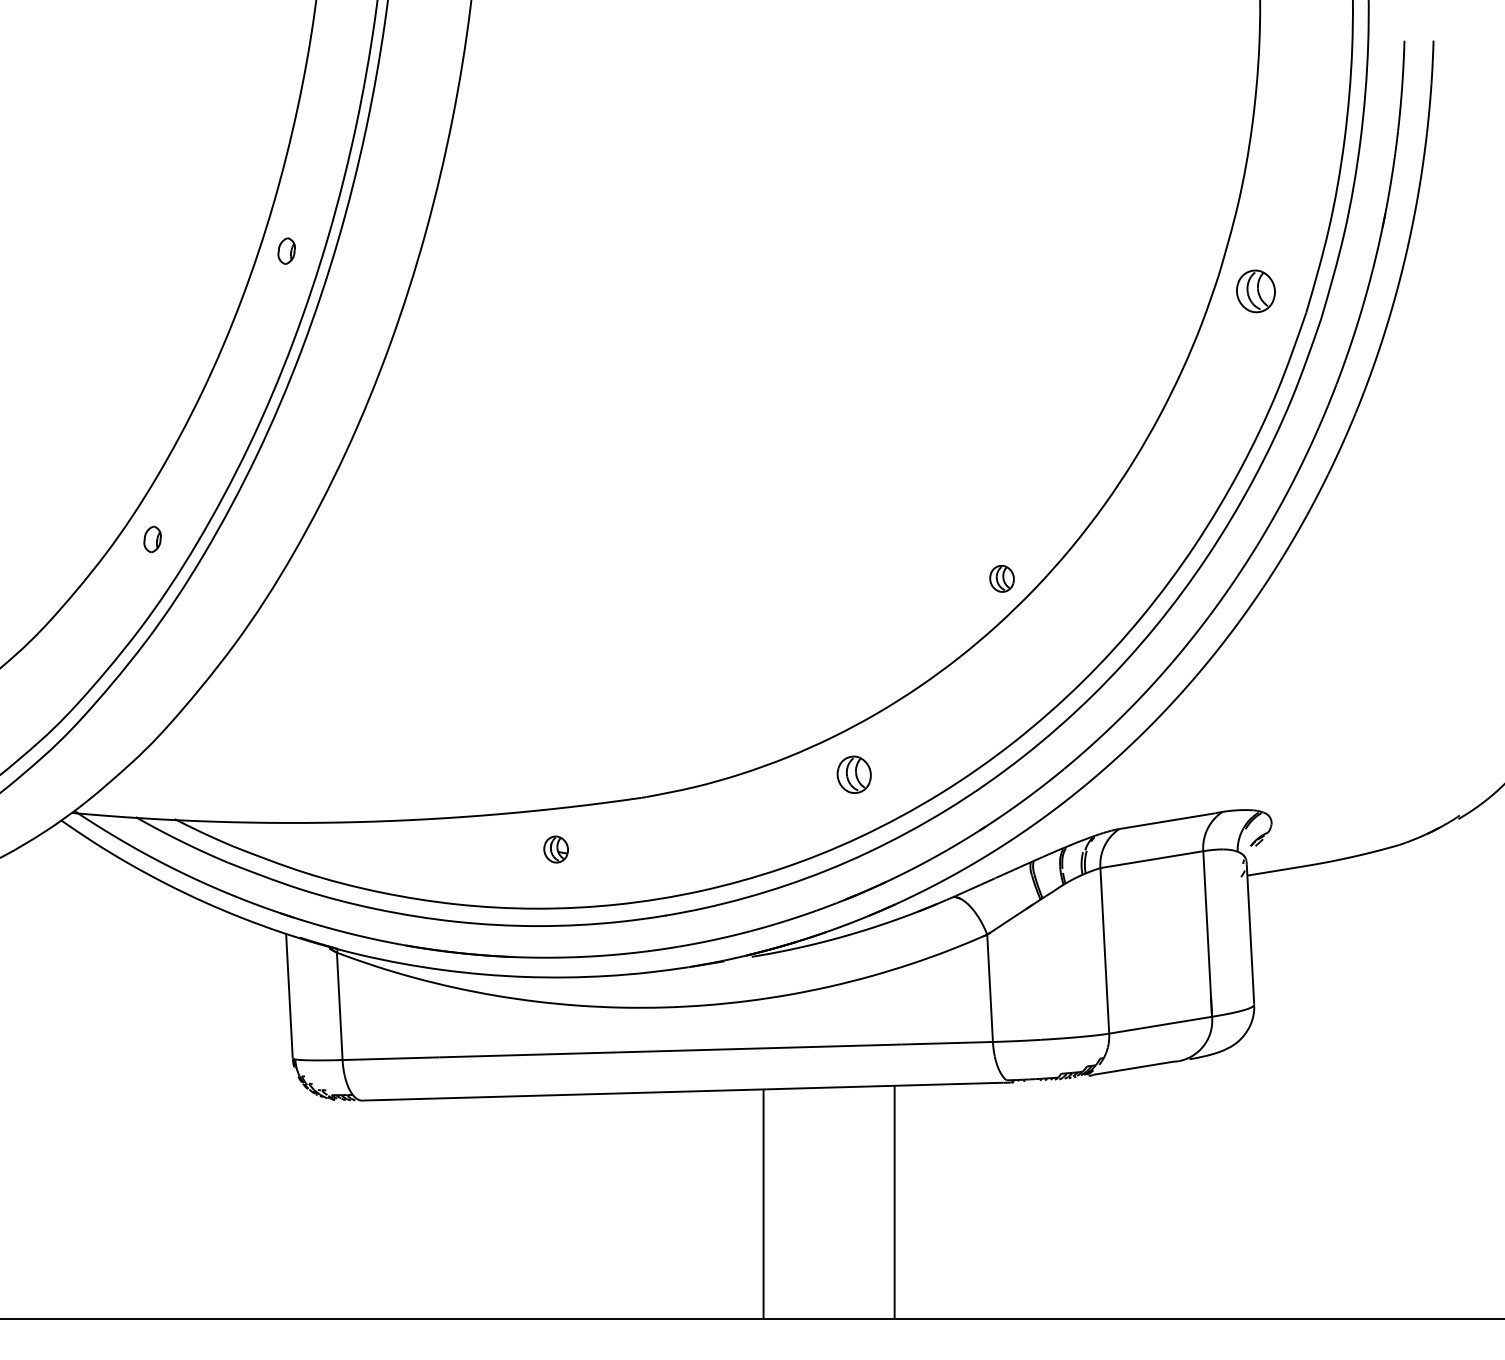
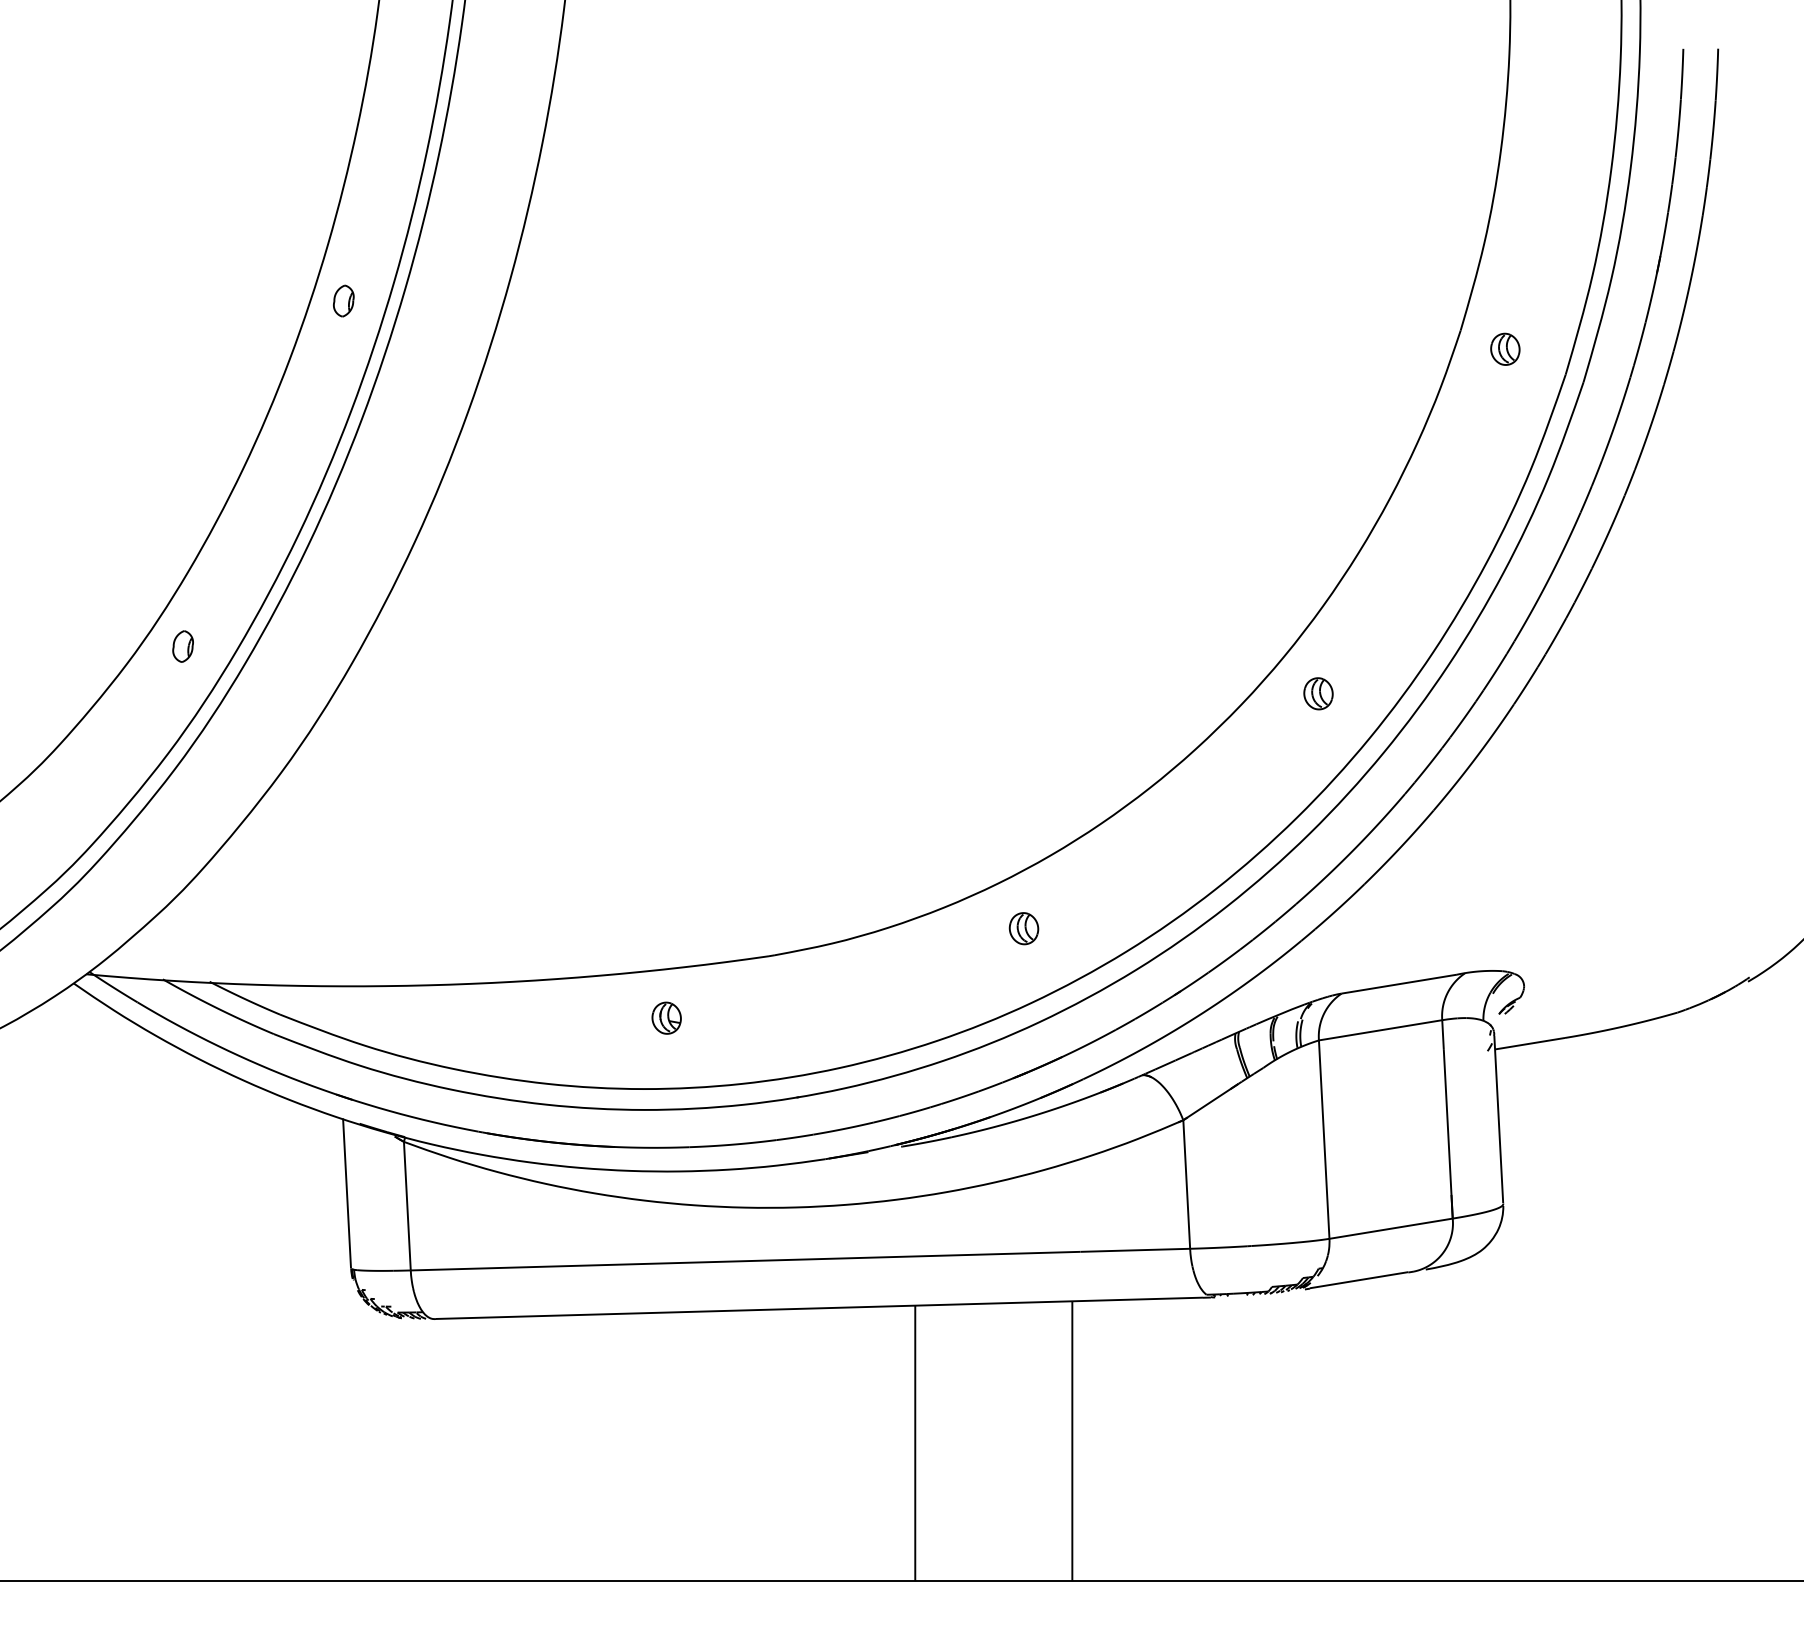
part: (1255, 291) -> (1504, 349), size x0.62
part: (1001, 578) -> (1317, 693), moved
part: (854, 774) -> (1024, 928), size x0.71

